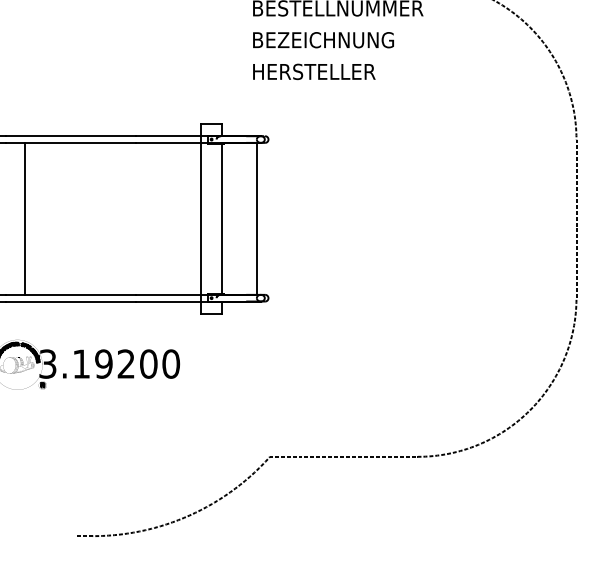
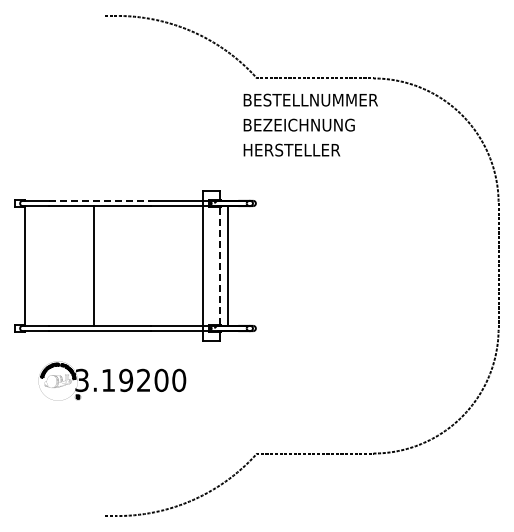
line: (71, 135) -> (100, 200), solid -> dashed
line: (25, 218) -> (94, 265), moved
line: (222, 218) -> (219, 265), solid -> dashed
line: (256, 218) -> (227, 265), moved

